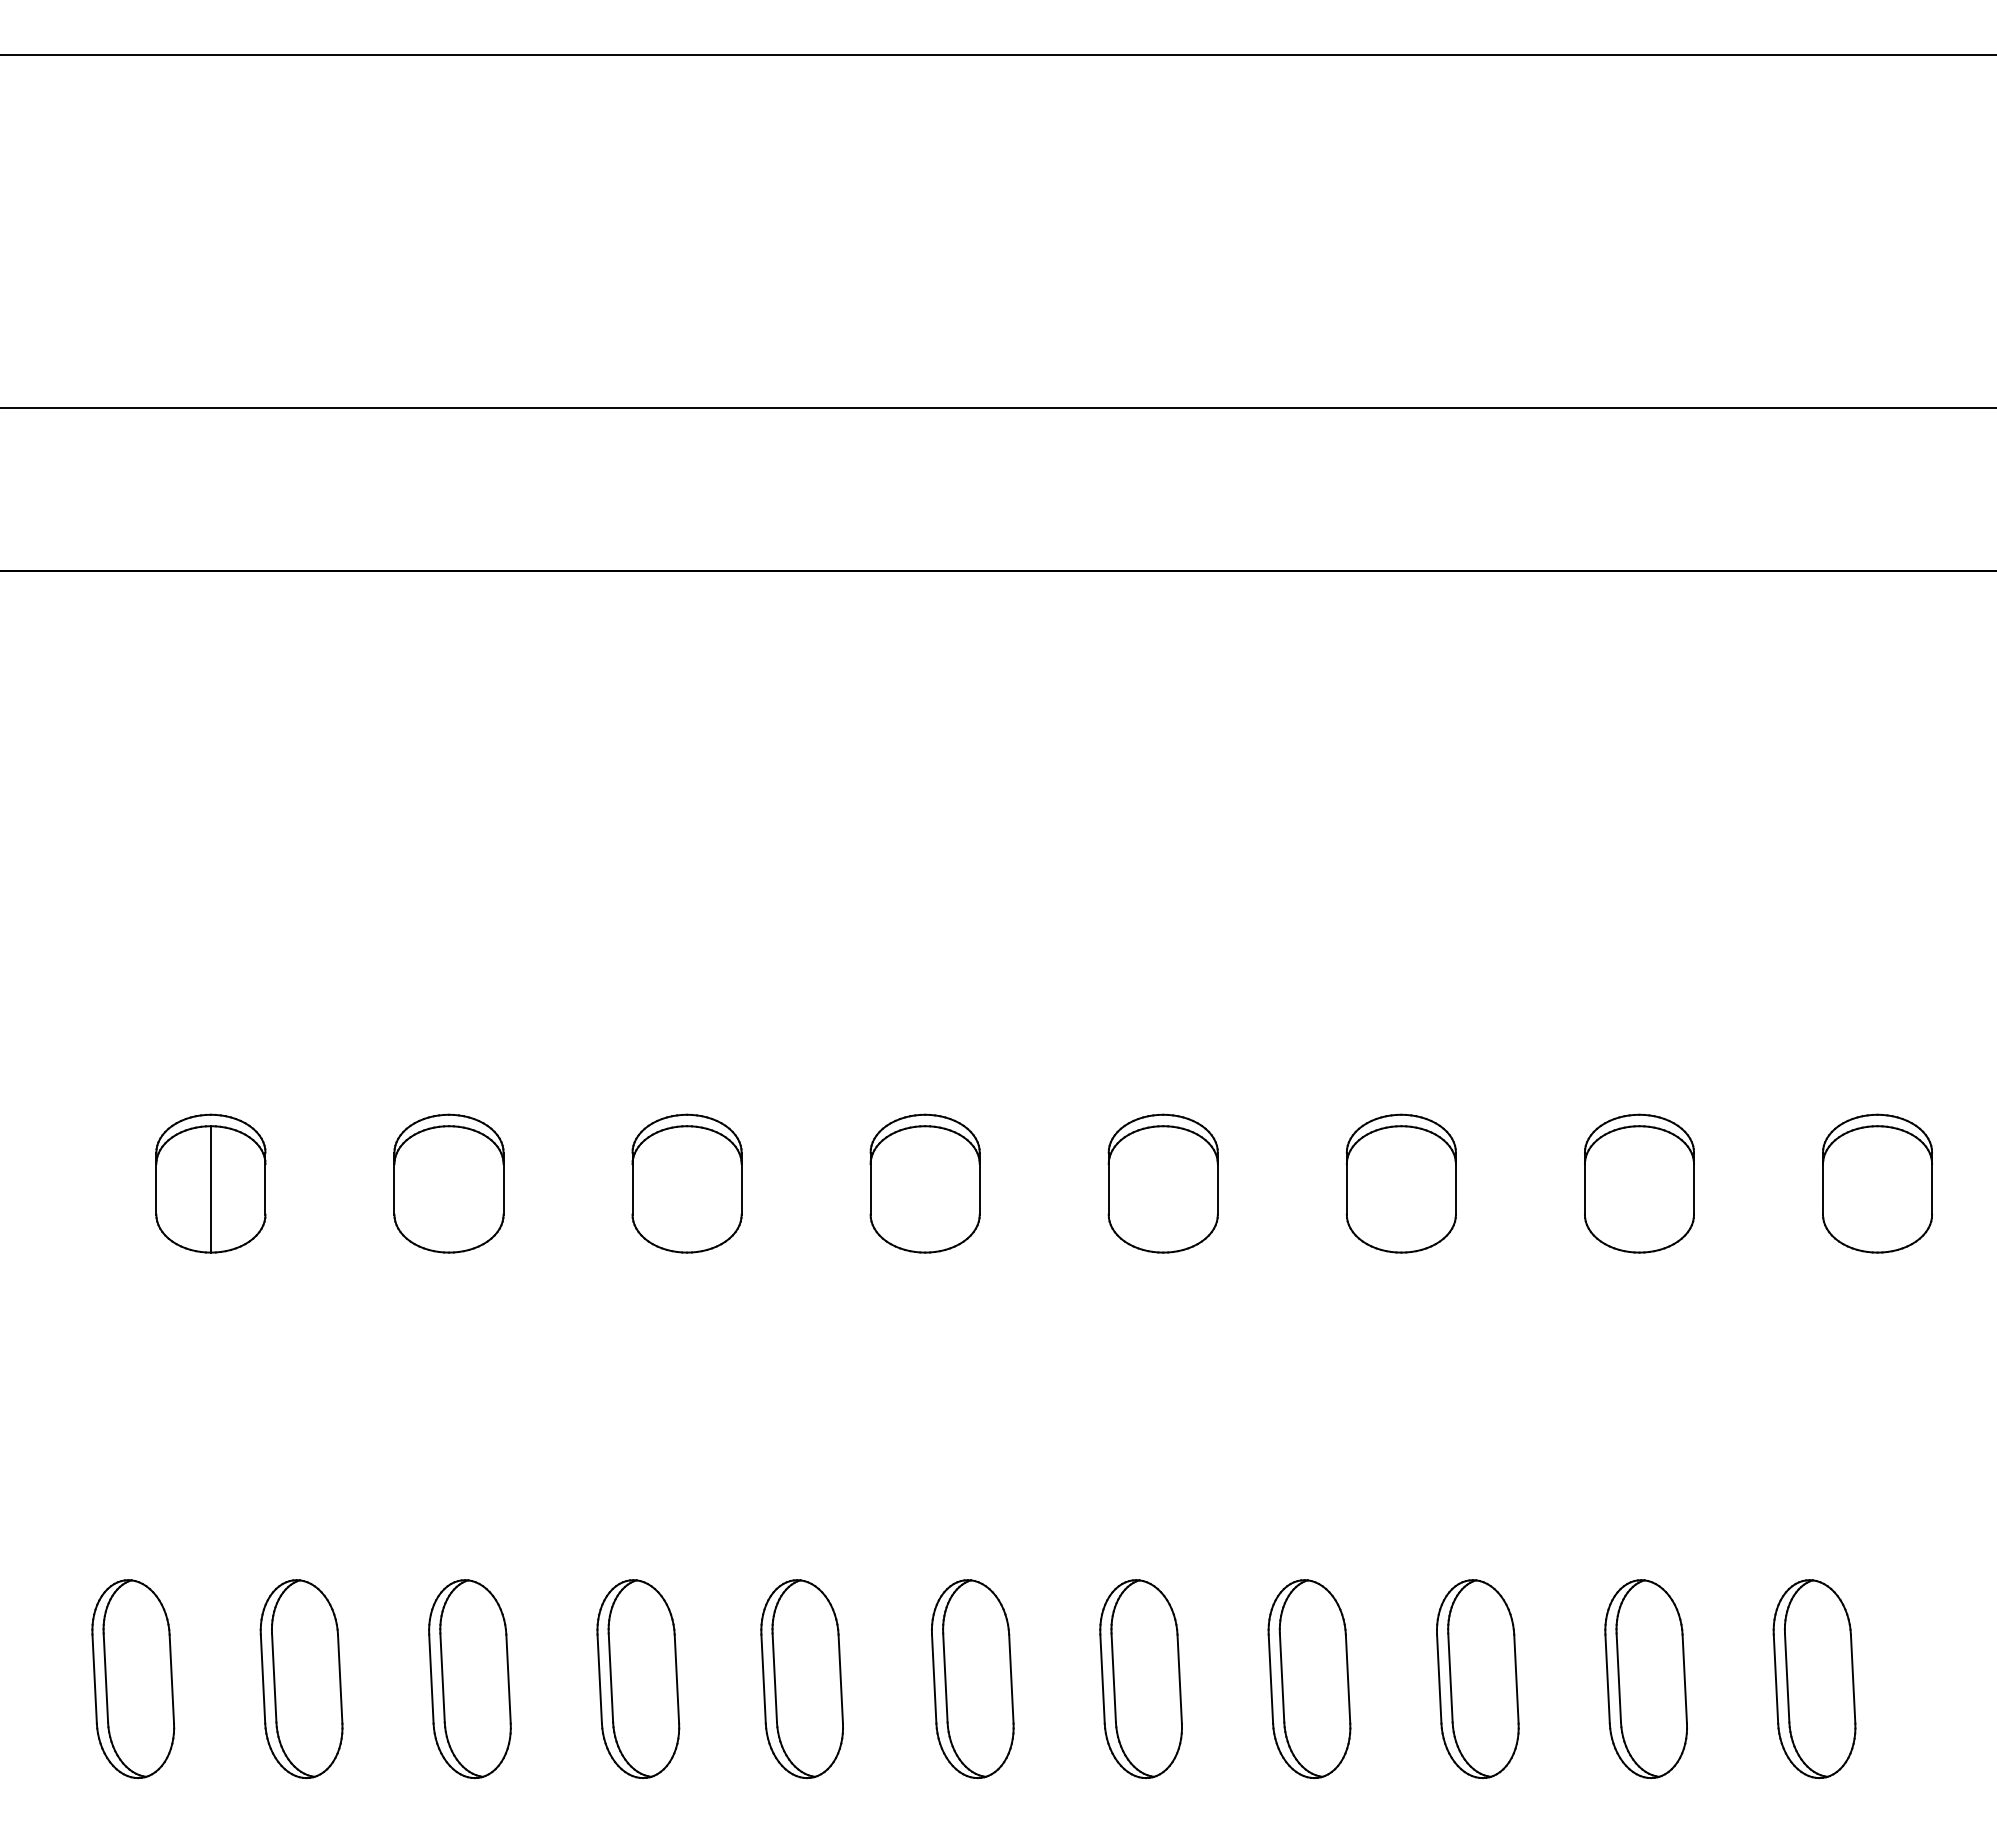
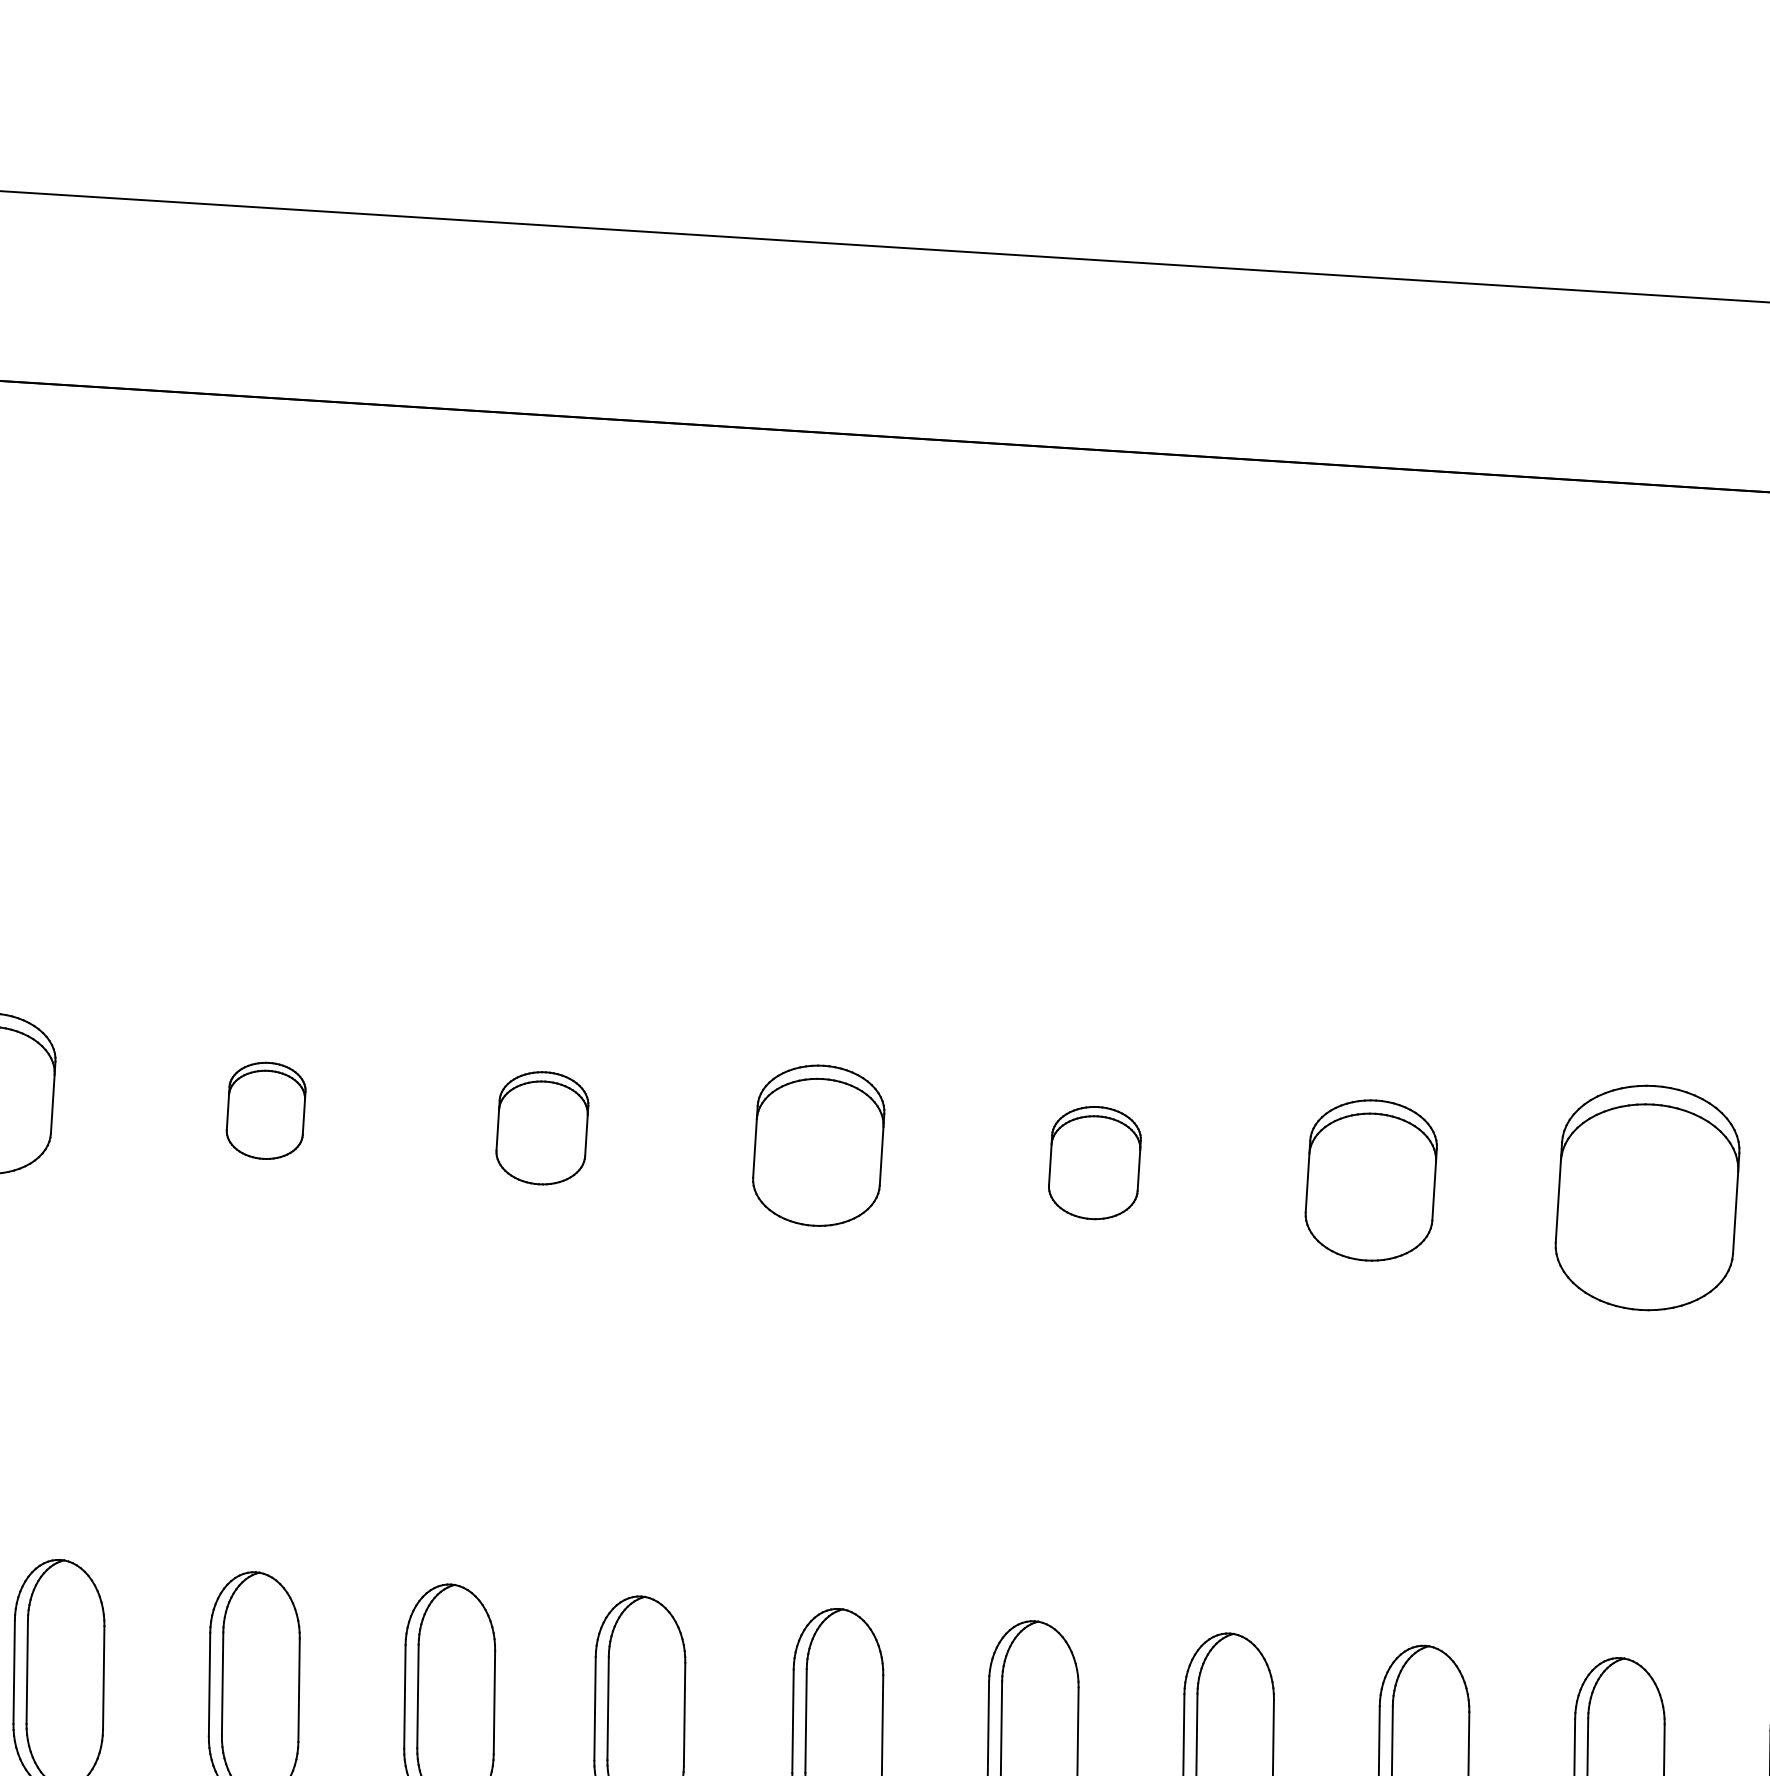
part: (448, 1183) -> (265, 1110), size x0.6
part: (686, 1183) -> (541, 1128), size x0.7
part: (1162, 1183) -> (1094, 1162), size x0.7
part: (1639, 1183) -> (1647, 1197), size x1.4

